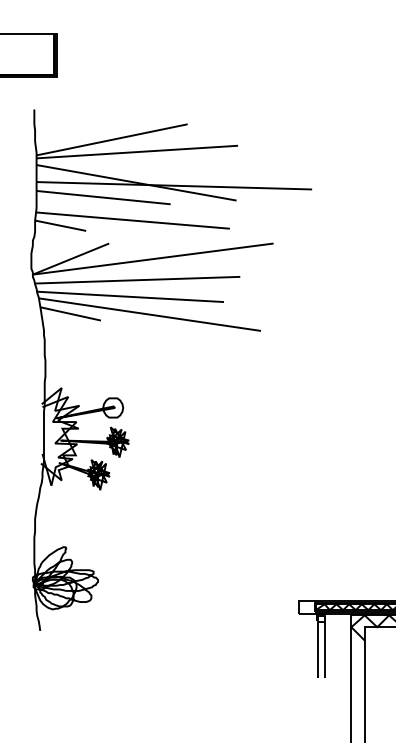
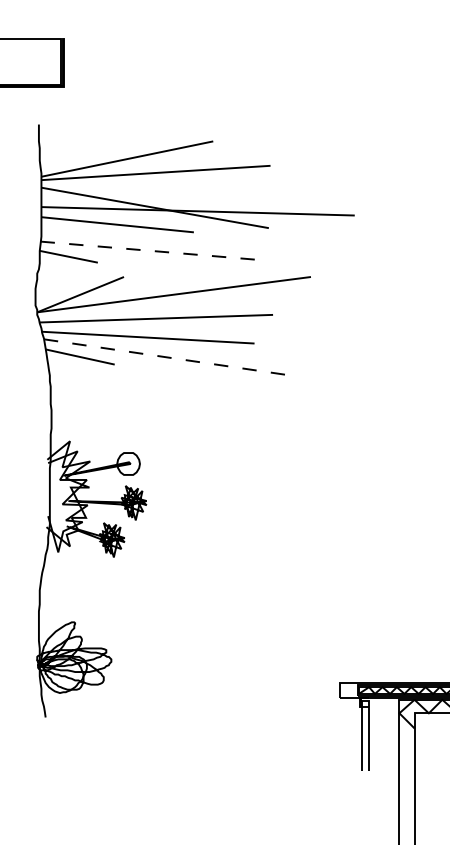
line: (132, 220) -> (150, 250), solid -> dashed
line: (150, 314) -> (170, 357), solid -> dashed

